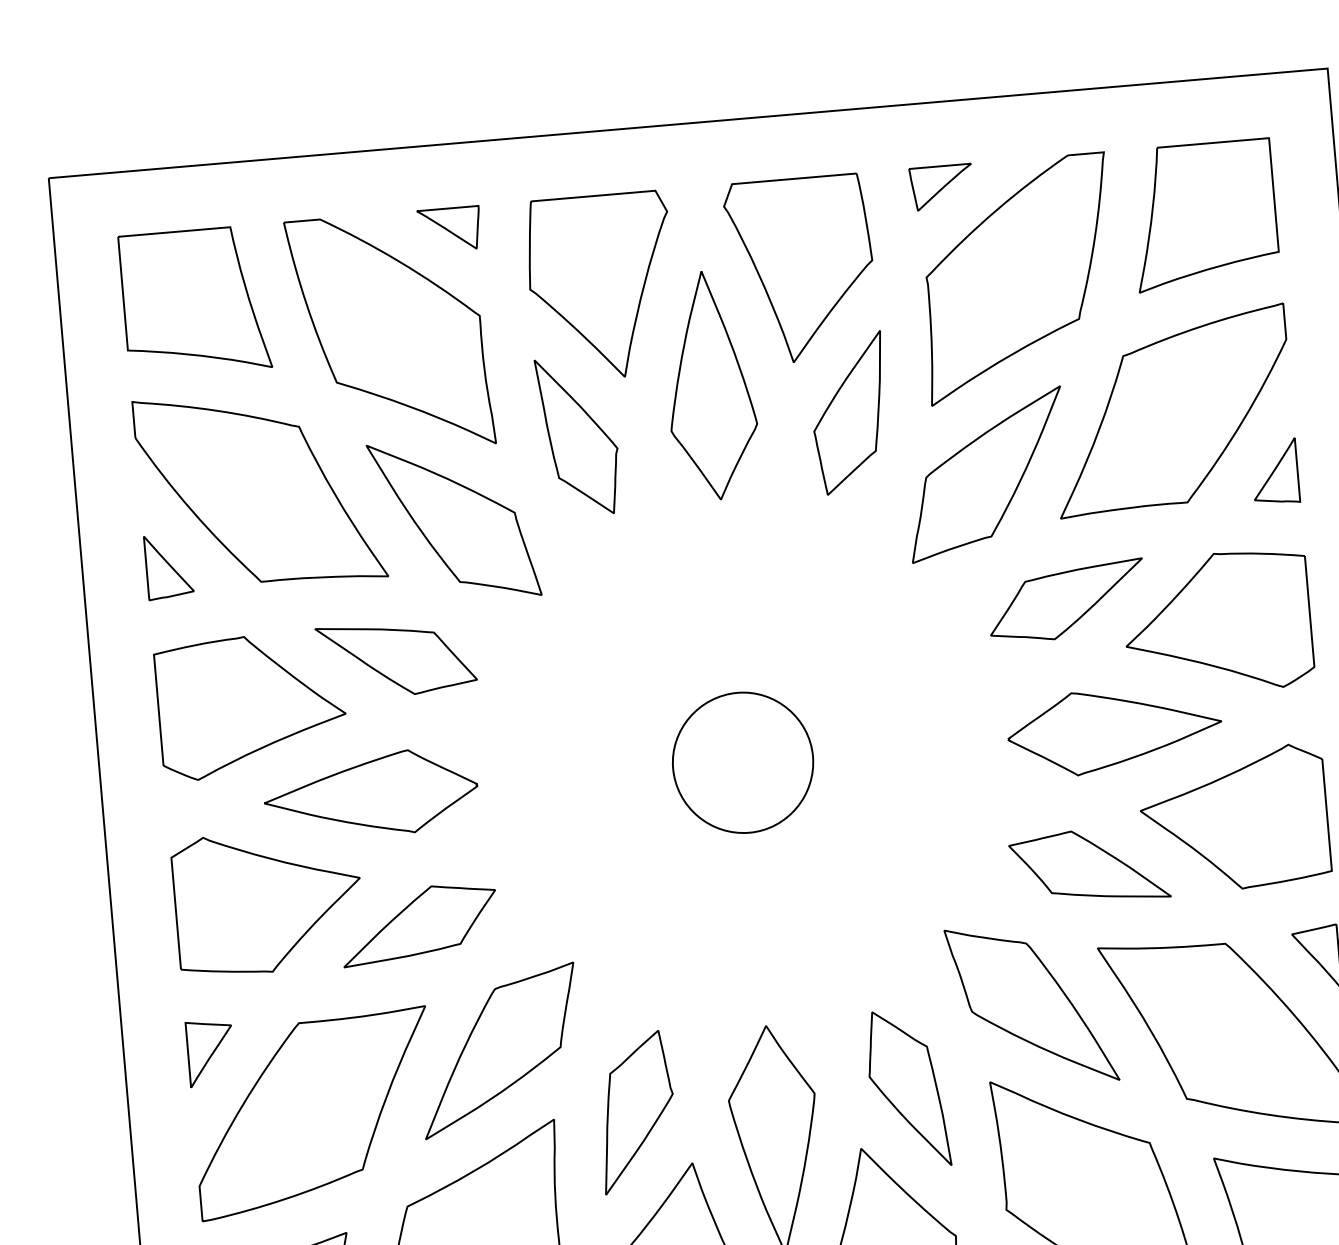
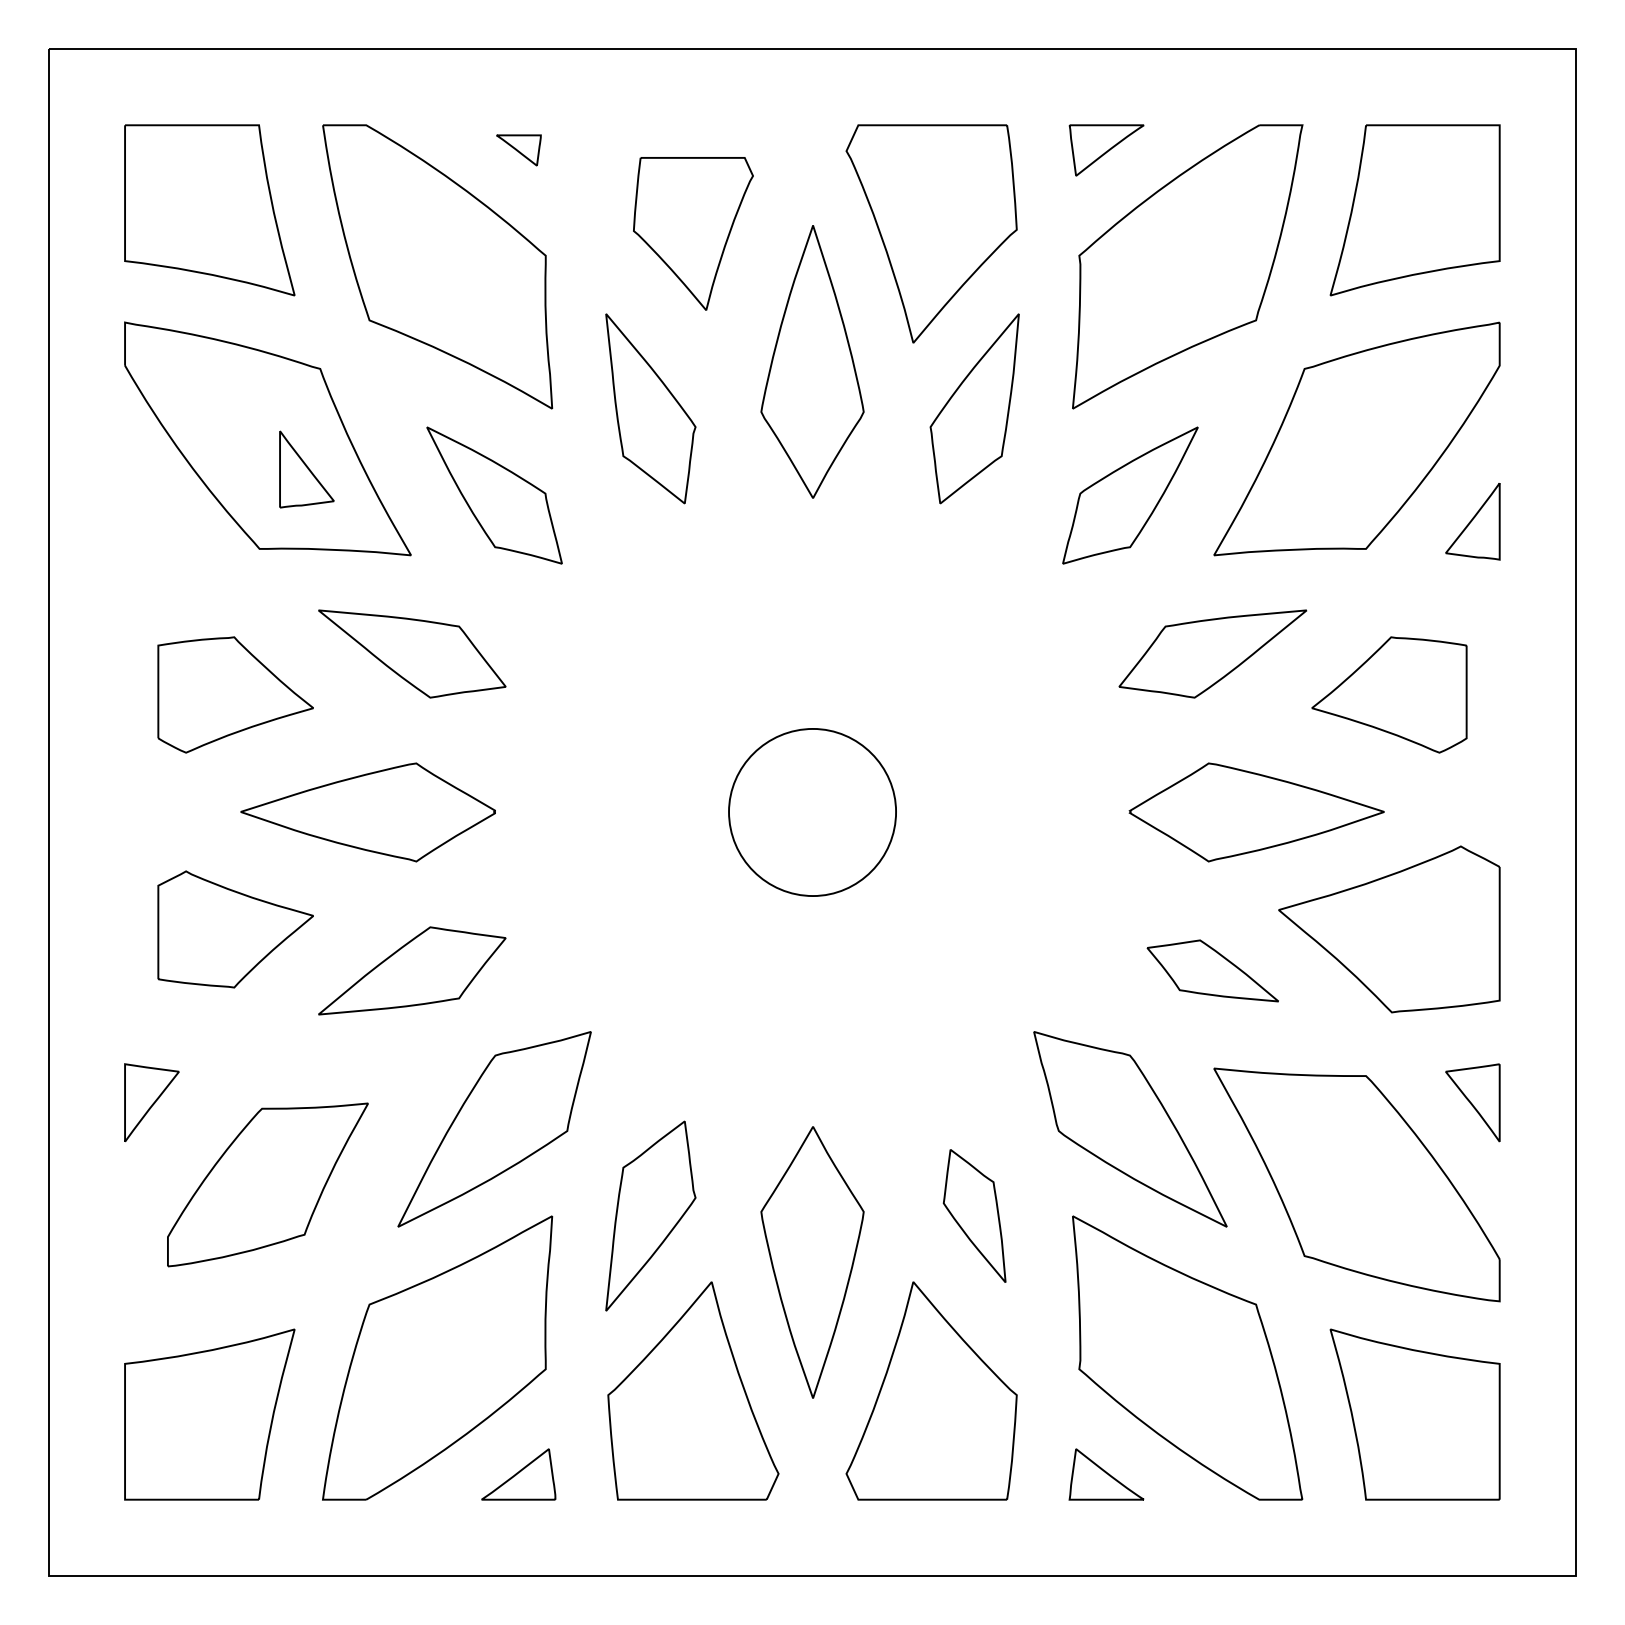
part: (449, 229) -> (518, 150), size x0.6
part: (601, 286) -> (693, 233), size x0.7
part: (986, 474) -> (1130, 495), size x0.7
part: (454, 520) -> (494, 495), size x0.7
part: (168, 566) -> (306, 469), moved
part: (1217, 622) -> (1389, 694), size x0.7
part: (251, 705) -> (235, 694), size x0.7
part: (1089, 866) -> (1212, 970), size x0.7
part: (268, 902) -> (235, 929), size x0.7
part: (907, 1088) -> (974, 1215), size x0.7
part: (313, 1113) -> (267, 1184), size x0.7

